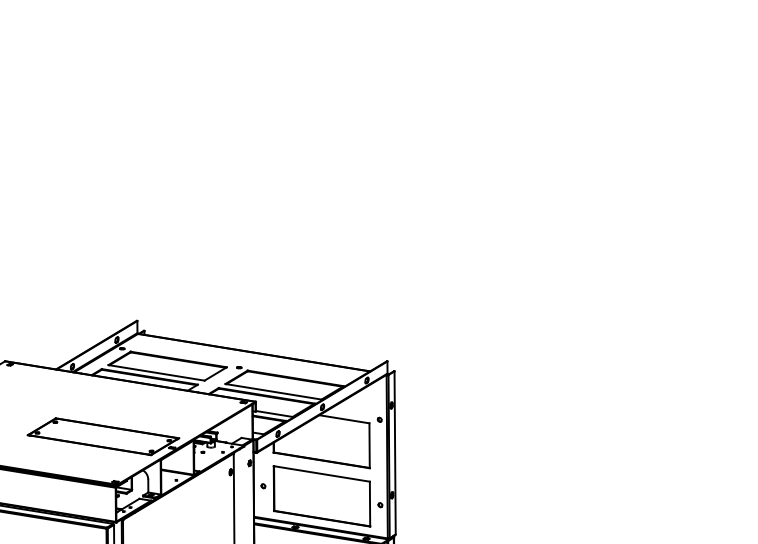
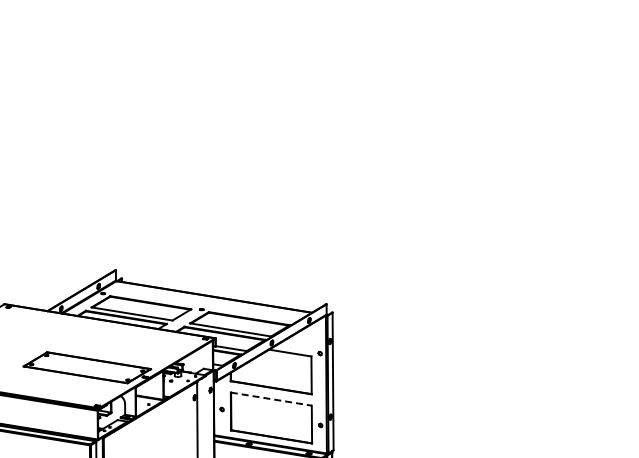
line: (322, 474) -> (271, 399), solid -> dashed

